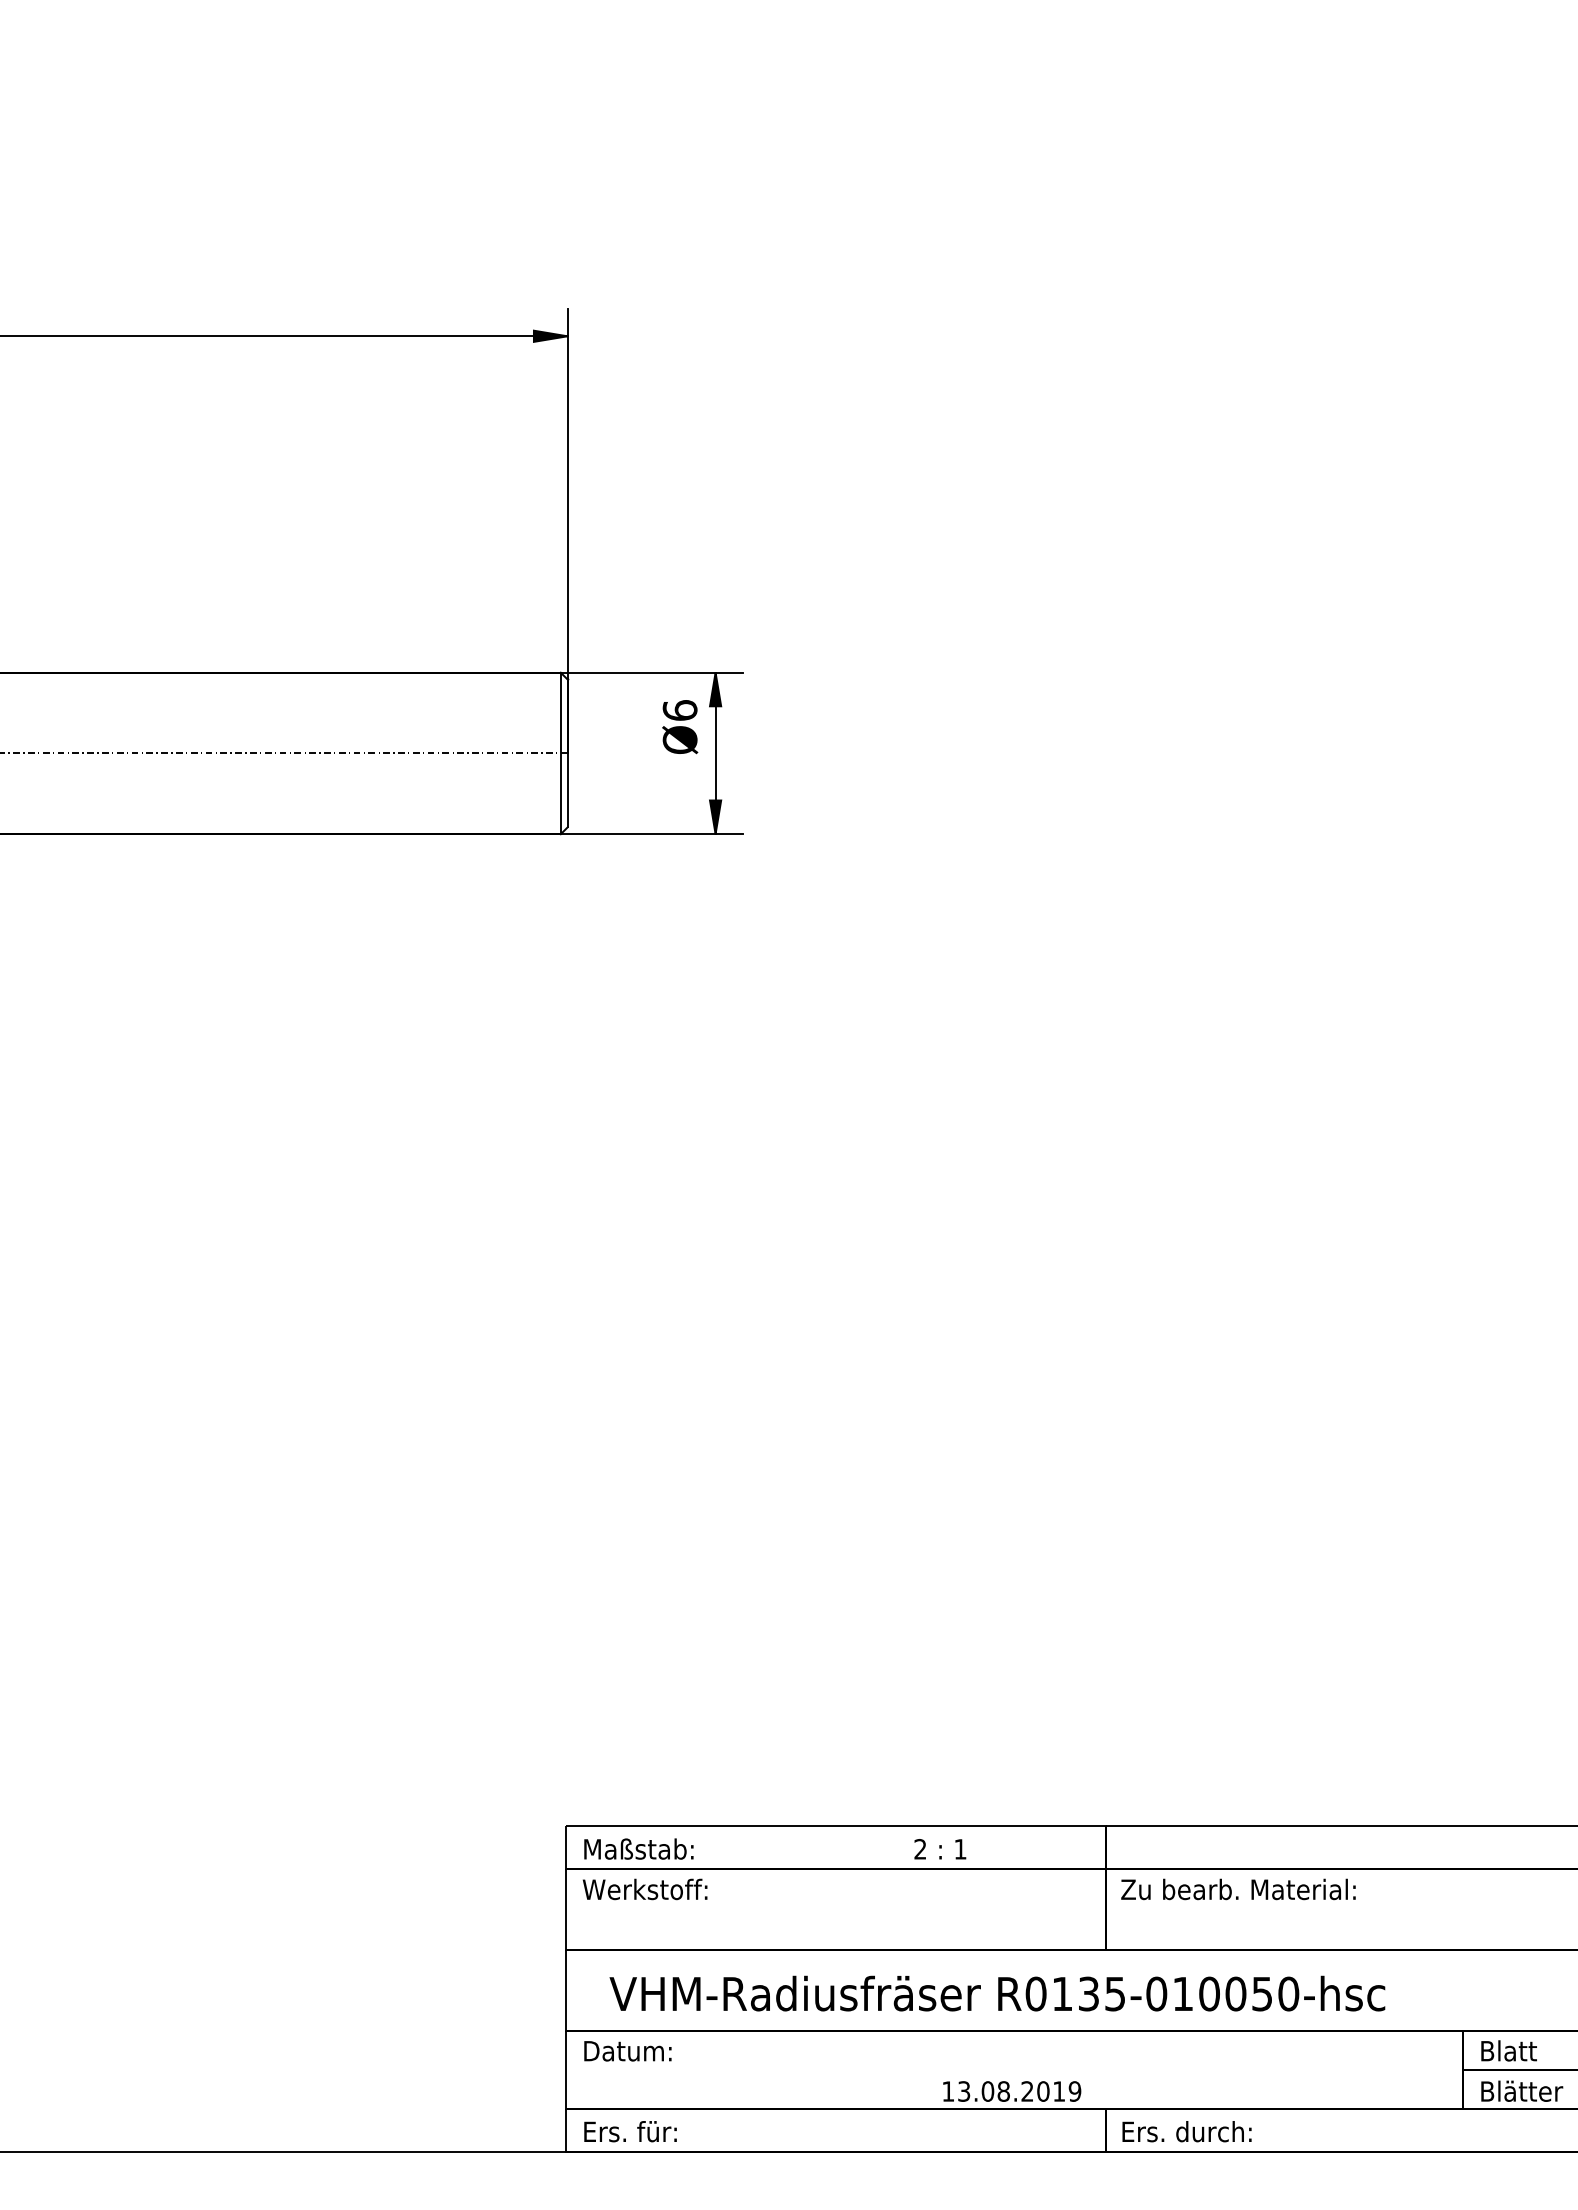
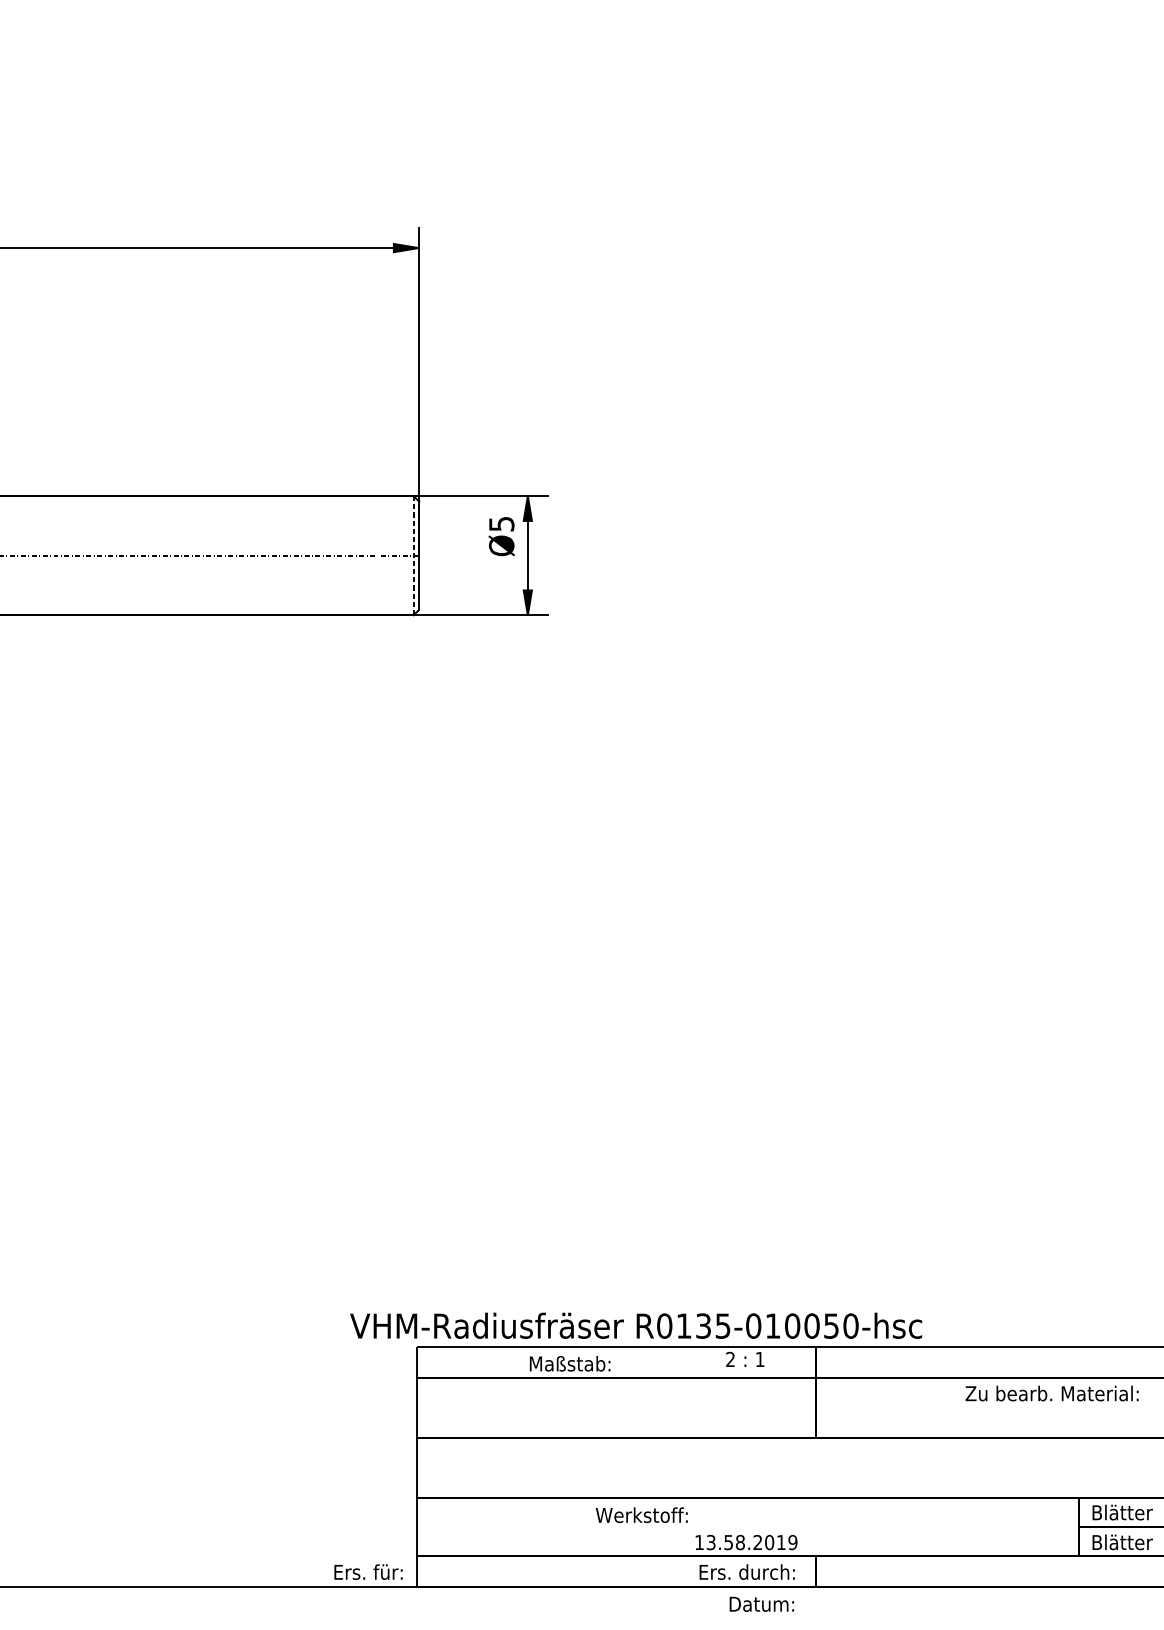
text: (679, 710) -> (501, 524), Ø6 -> Ø5
line: (560, 753) -> (413, 555), solid -> dashed
text: (638, 1848) -> (569, 1363), moved
text: (940, 1849) -> (745, 1359), moved
text: (644, 1889) -> (641, 1515), moved
text: (1238, 1889) -> (1052, 1393), moved
text: (997, 1993) -> (636, 1325), moved
text: (1534, 2050) -> (1131, 1512), Blatt -> Blätter
text: (627, 2051) -> (761, 1604), moved
text: (987, 2091) -> (728, 1542), 13.08.2019 -> 13.58.2019
text: (630, 2131) -> (368, 1572), moved
text: (1186, 2131) -> (746, 1572), moved

